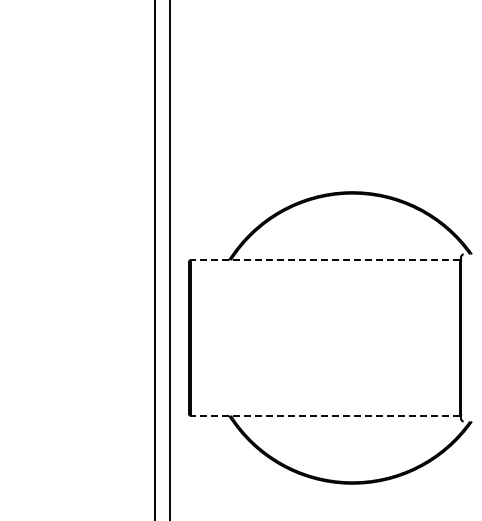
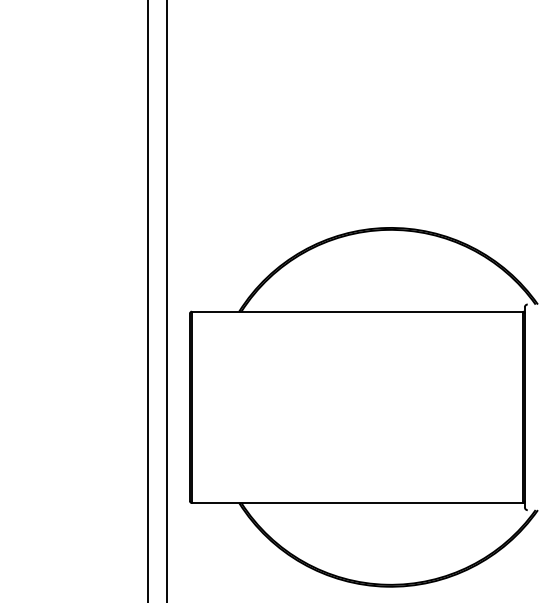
line: (325, 260) -> (357, 312), dashed -> solid
line: (325, 415) -> (357, 502), dashed -> solid

